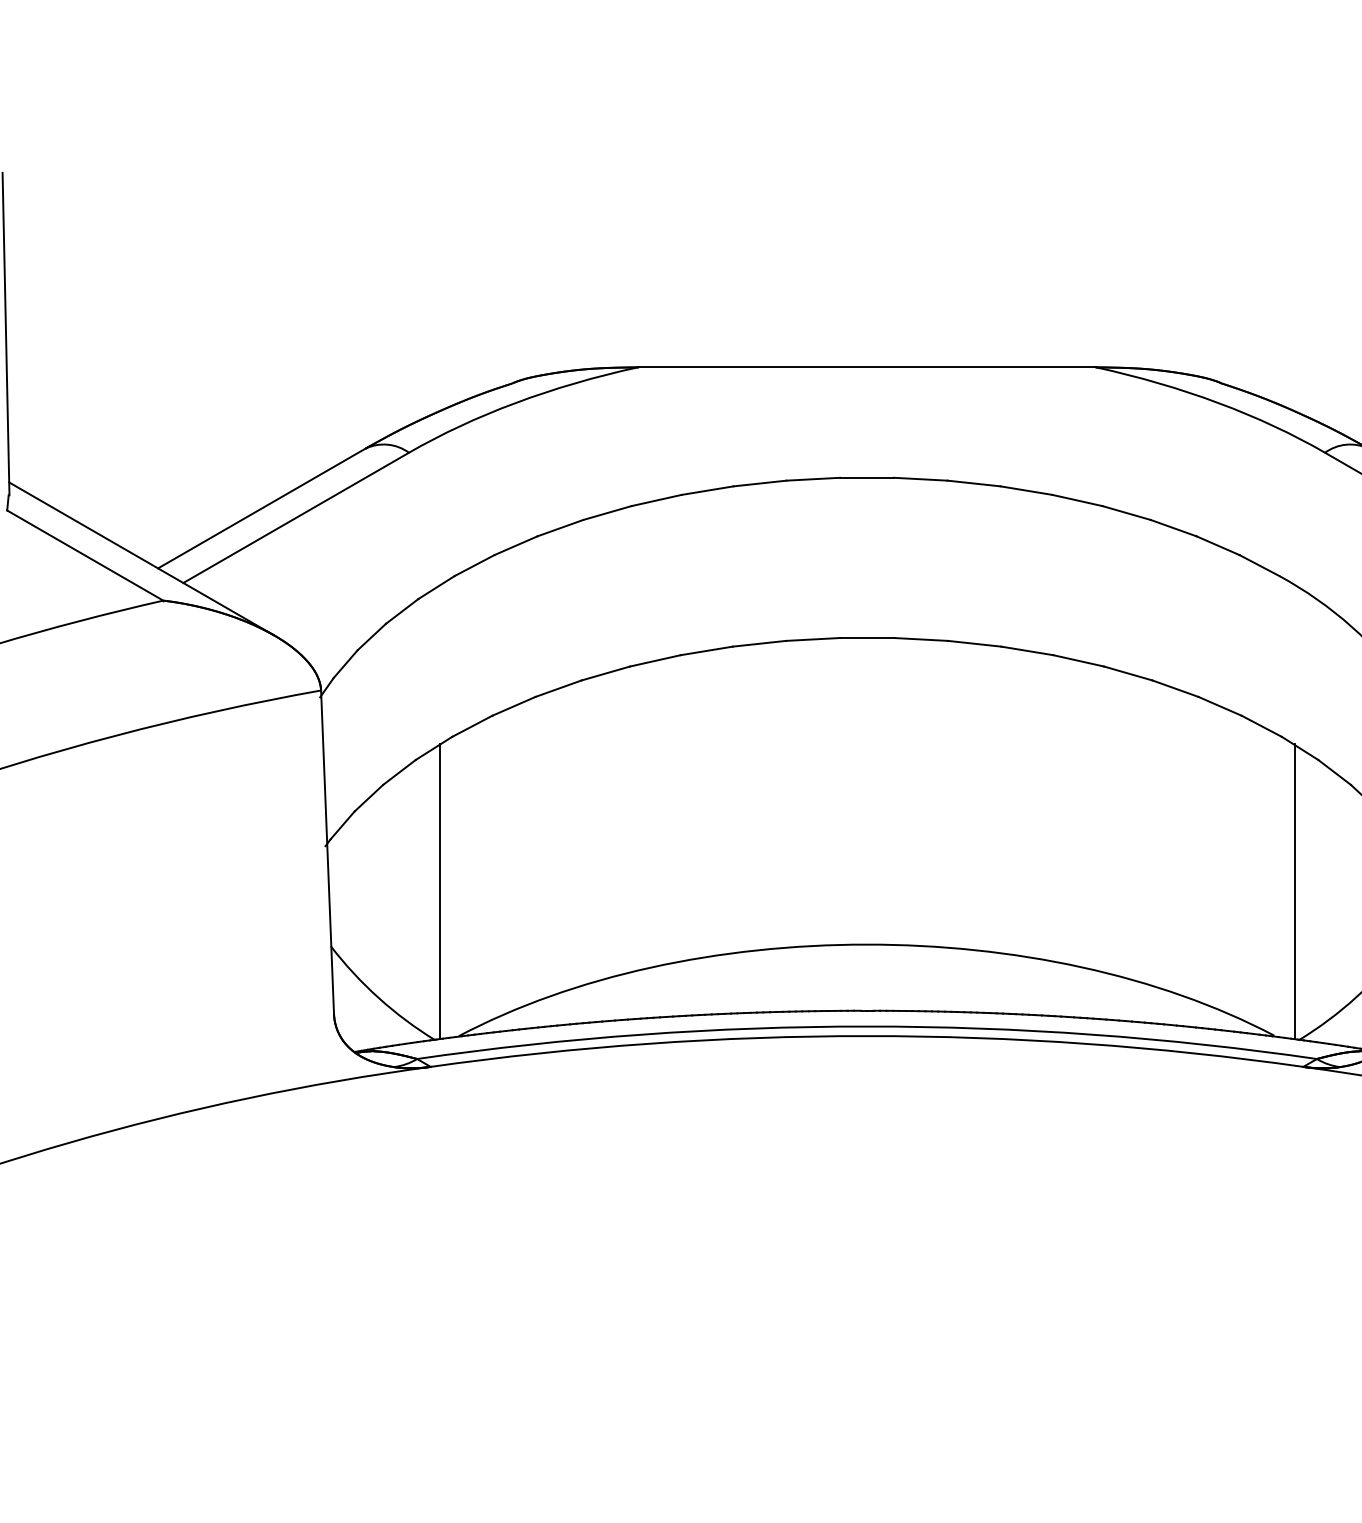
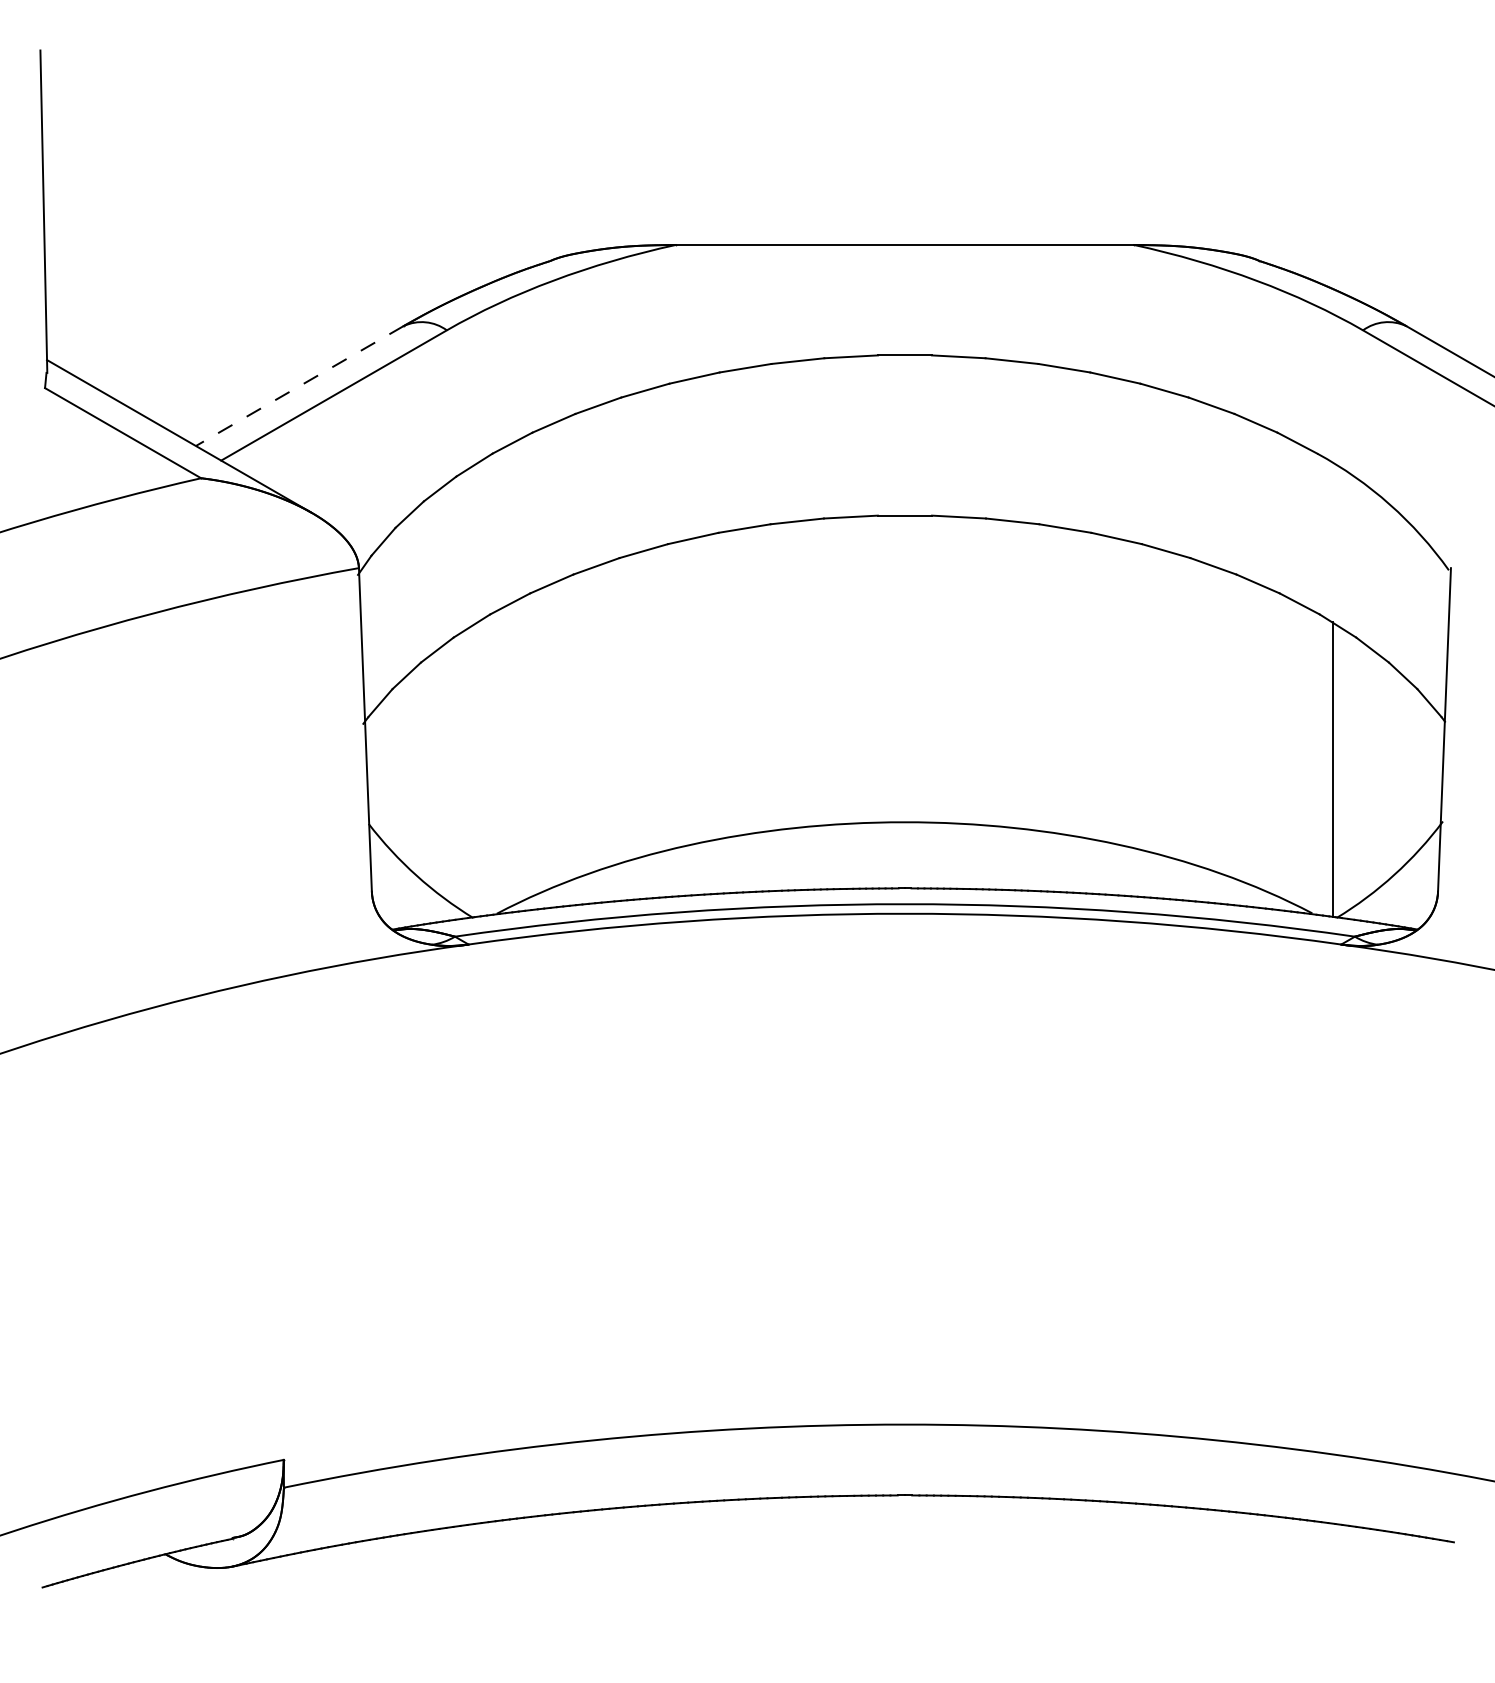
line: (261, 508) -> (299, 386), solid -> dashed
line: (439, 891) -> (477, 769), removed

